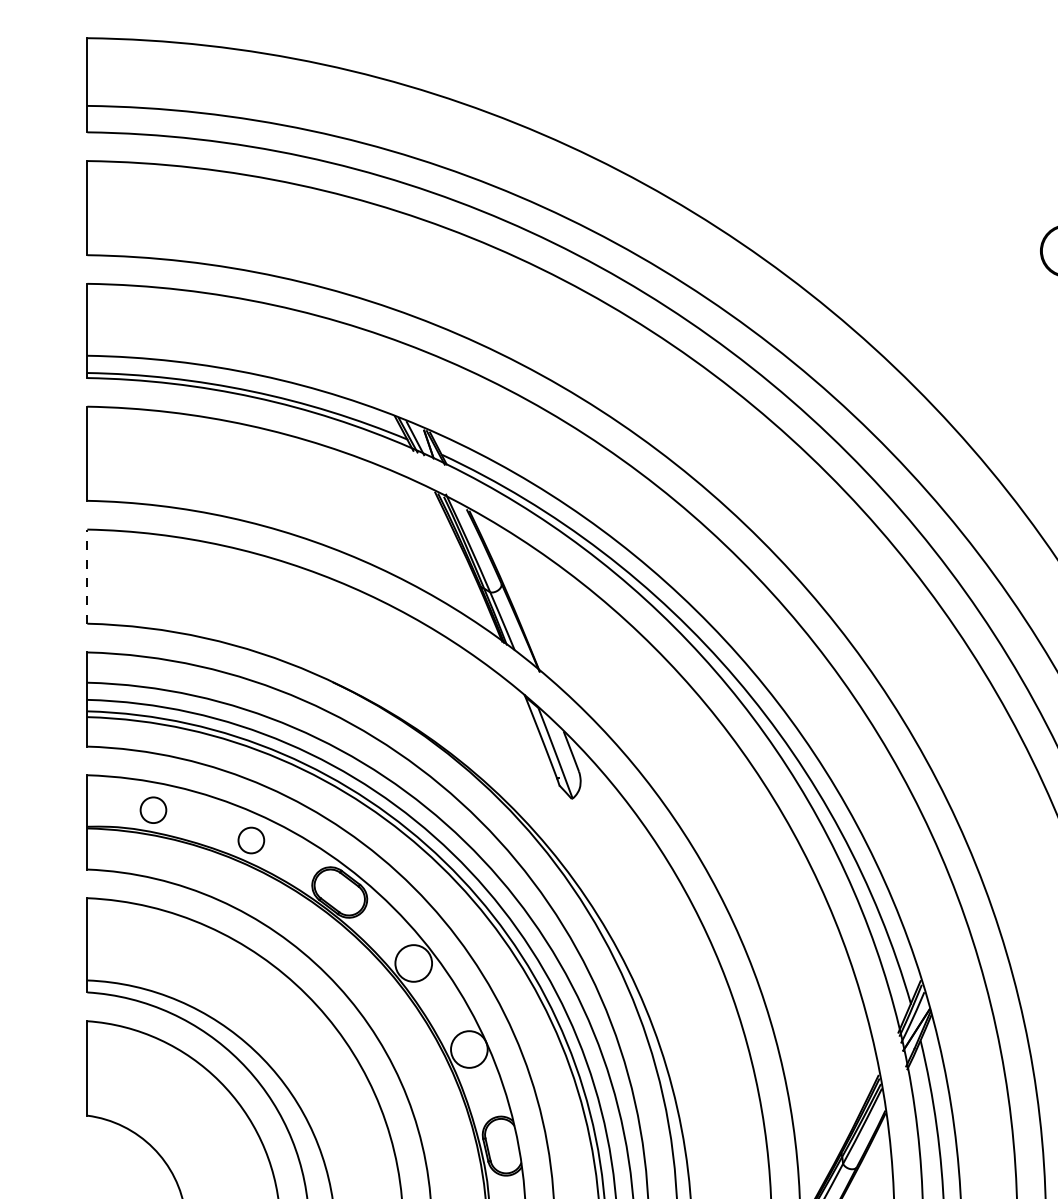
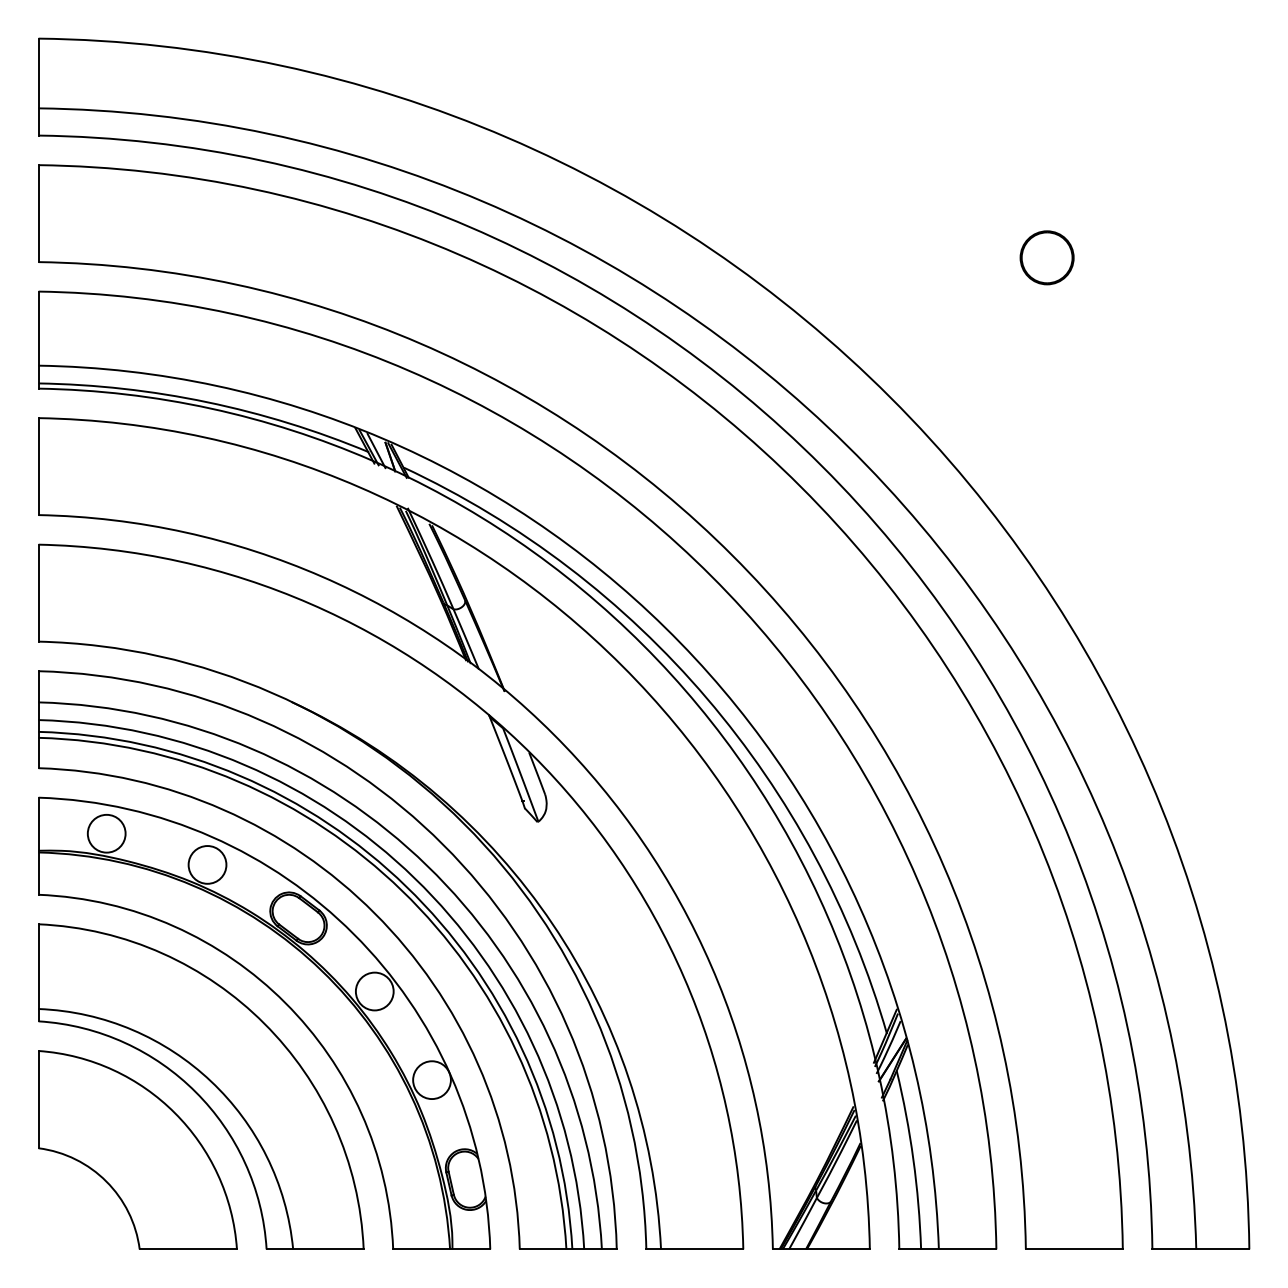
line: (87, 576) -> (38, 593), dashed -> solid
circle: (153, 810) -> (106, 833), size x1.43
circle: (251, 840) -> (207, 864), size x1.43

